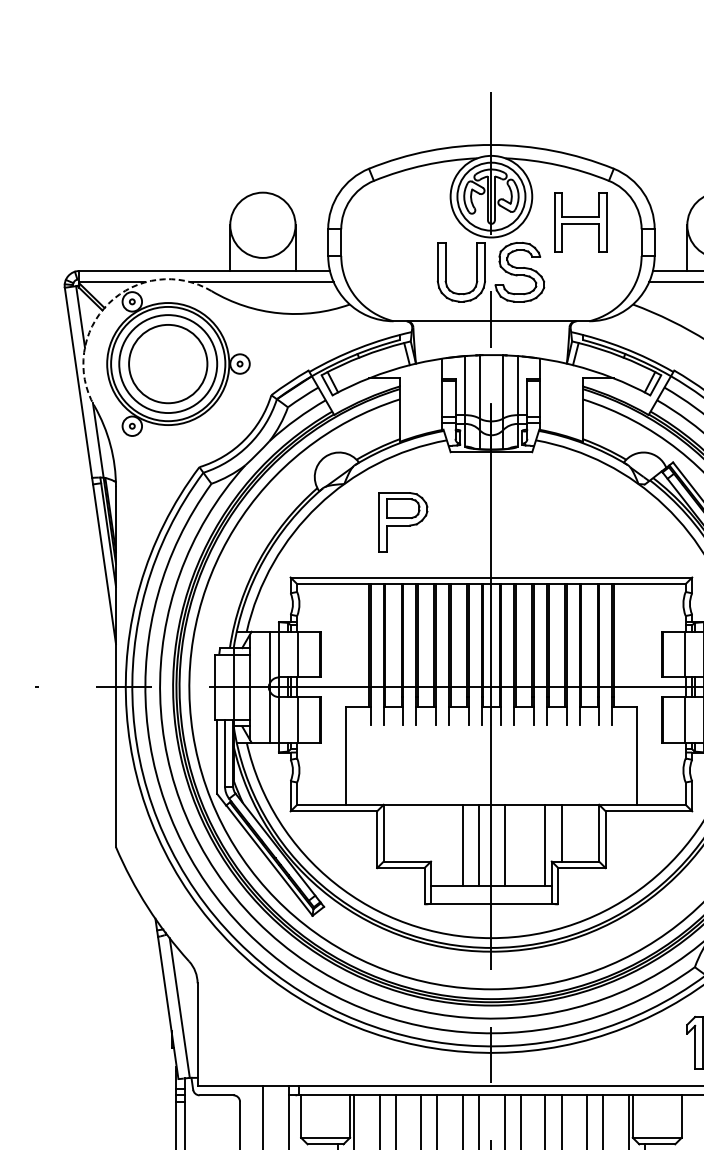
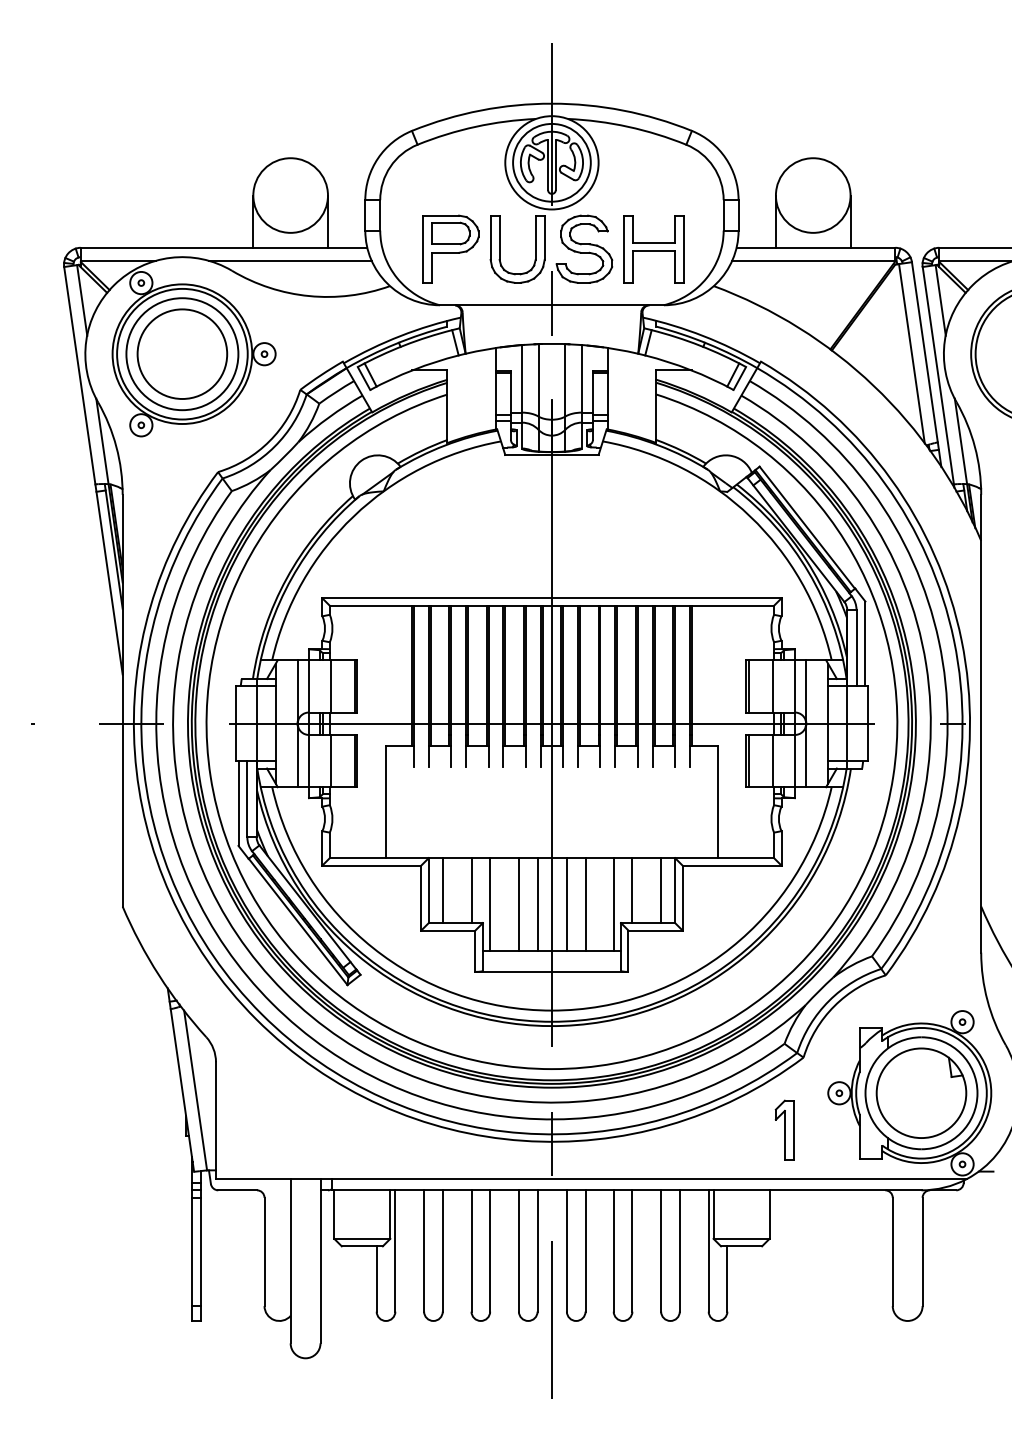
part: (580, 222) -> (653, 249), moved
arc: (108, 303) -> (114, 284), dashed -> solid
part: (402, 521) -> (450, 248), moved
line: (395, 833) -> (442, 890), added
line: (421, 833) -> (471, 890), added
line: (587, 833) -> (661, 890), added
line: (437, 845) -> (490, 904), added
line: (520, 845) -> (585, 904), added

